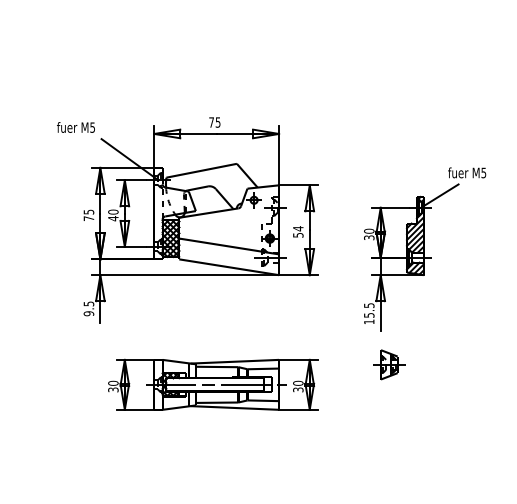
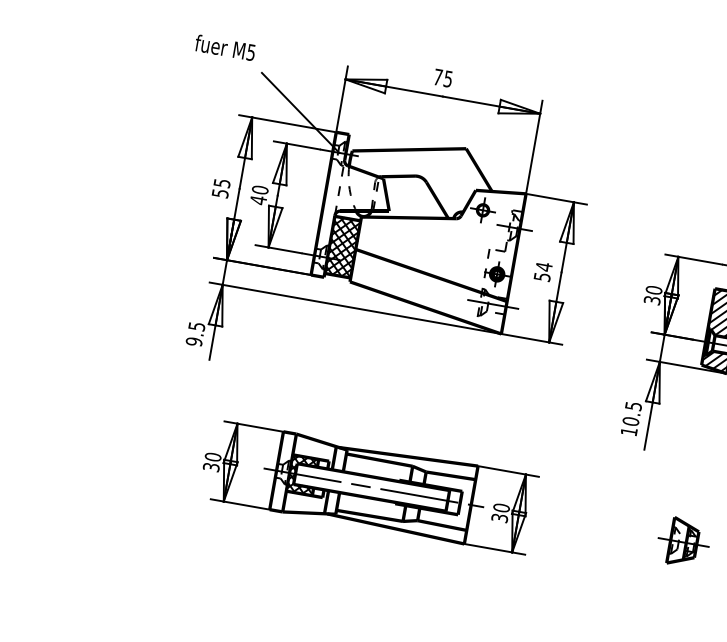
text: (88, 218) -> (219, 193), 75 -> 55
text: (369, 314) -> (631, 420), 15.5 -> 10.5
part: (389, 364) -> (684, 542), moved

